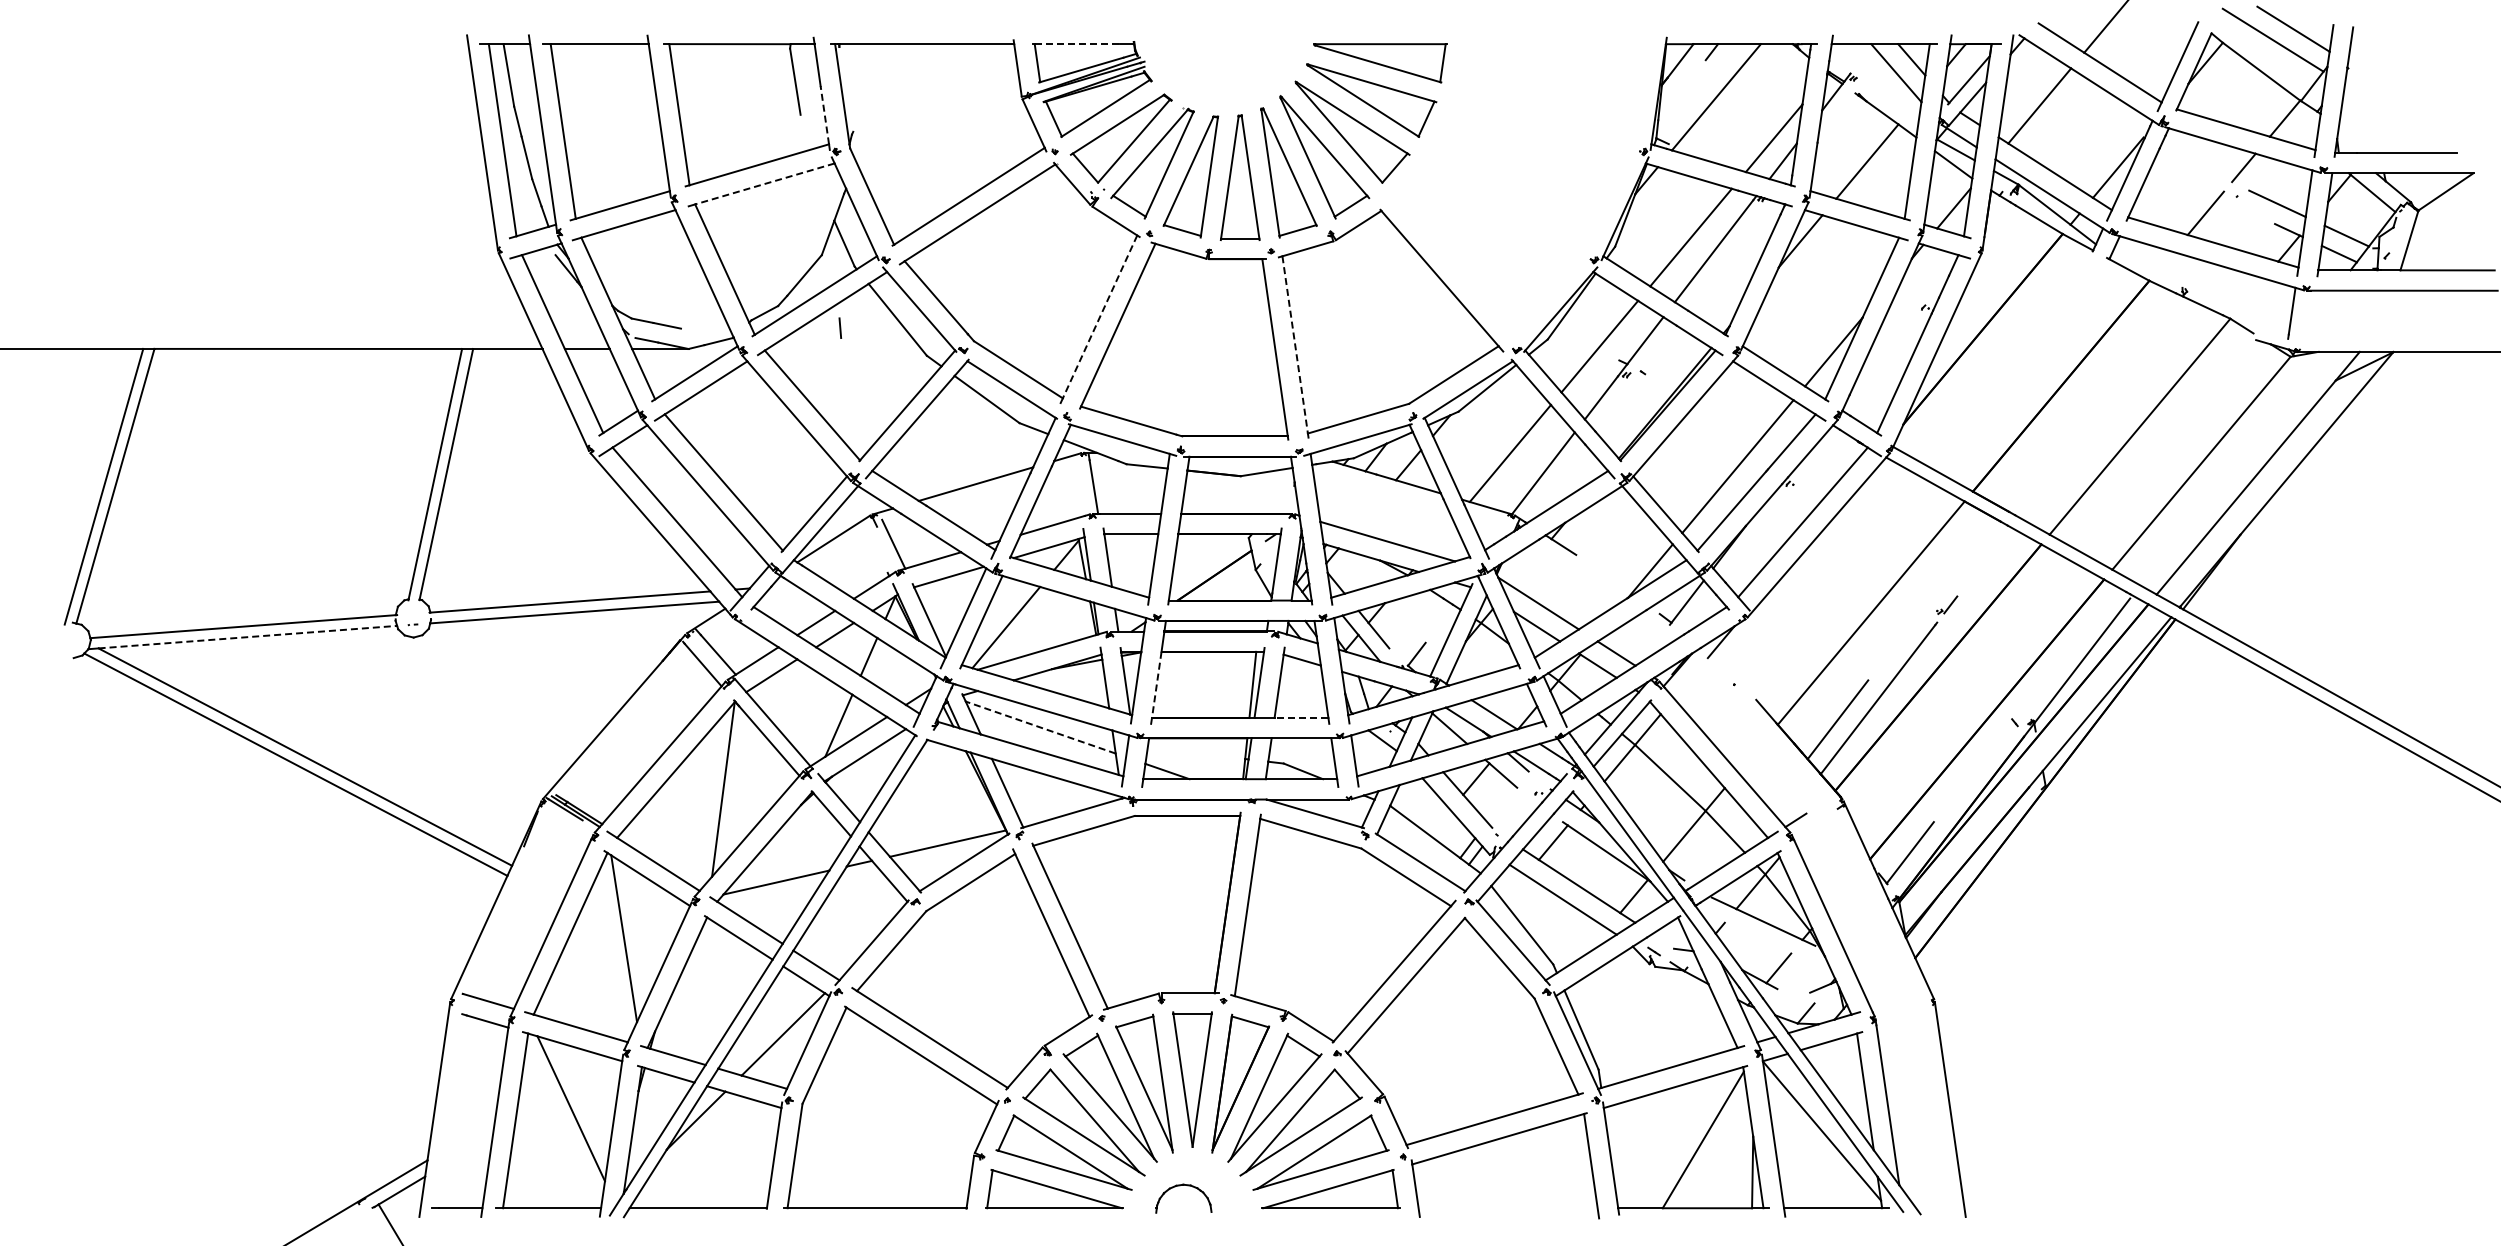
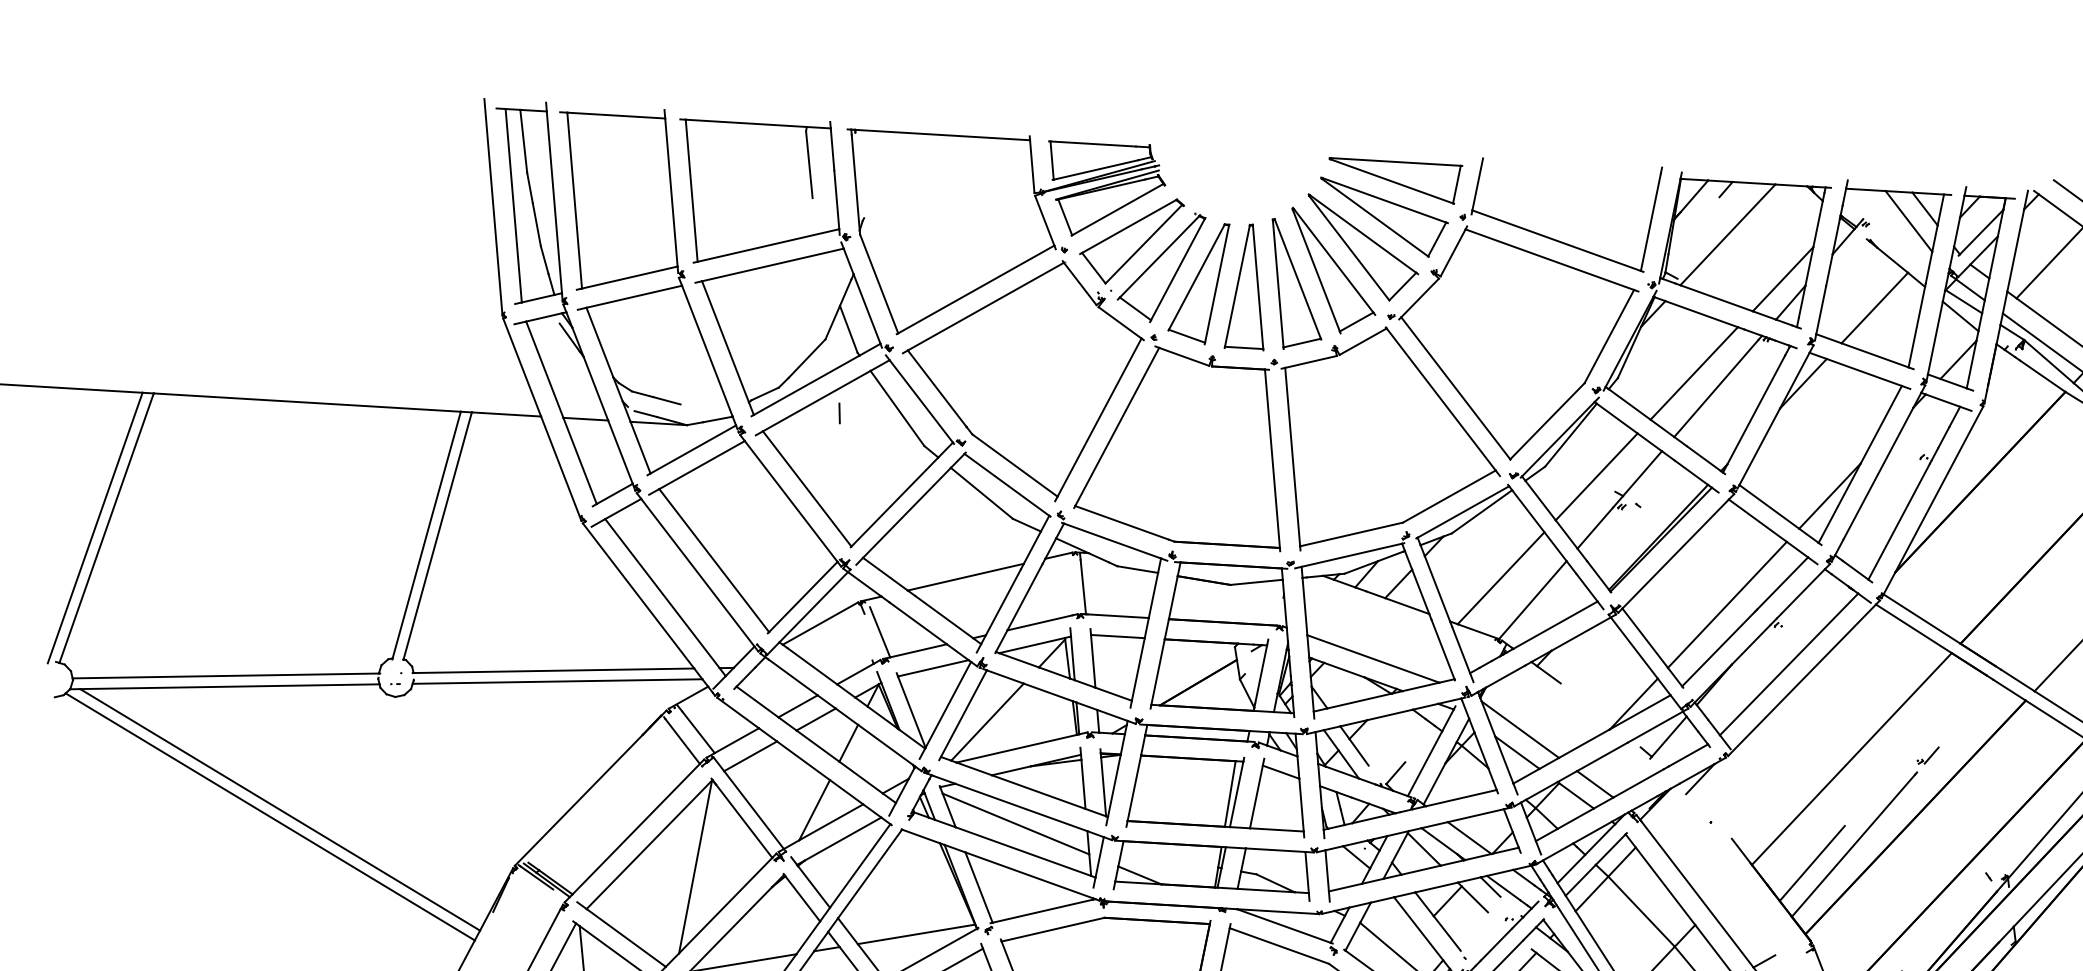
line: (1077, 44) -> (1093, 144), dashed -> solid
line: (824, 114) -> (836, 199), dashed -> solid
line: (764, 183) -> (772, 264), dashed -> solid
part: (1514, 184) -> (1521, 309), added
line: (1100, 316) -> (1100, 417), dashed -> solid
line: (1295, 344) -> (1293, 456), dashed -> solid
line: (247, 637) -> (229, 687), dashed -> solid
line: (1156, 685) -> (1134, 788), dashed -> solid
line: (1301, 718) -> (1276, 830), dashed -> solid
line: (1040, 727) -> (1015, 823), dashed -> solid

